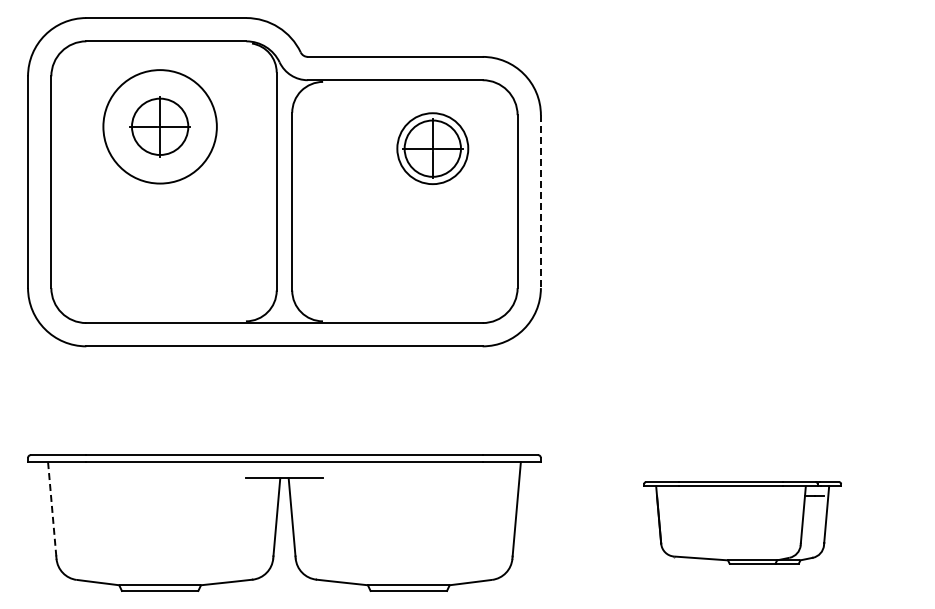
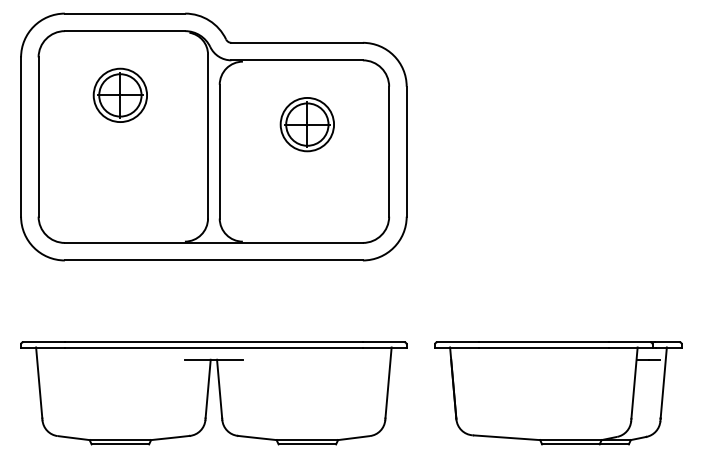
circle: (159, 126) -> (119, 95), size x0.62
part: (432, 148) -> (307, 124), moved
line: (540, 202) -> (406, 152), dashed -> solid
line: (52, 509) -> (39, 383), dashed -> solid
part: (742, 522) -> (558, 392), size x1.67

